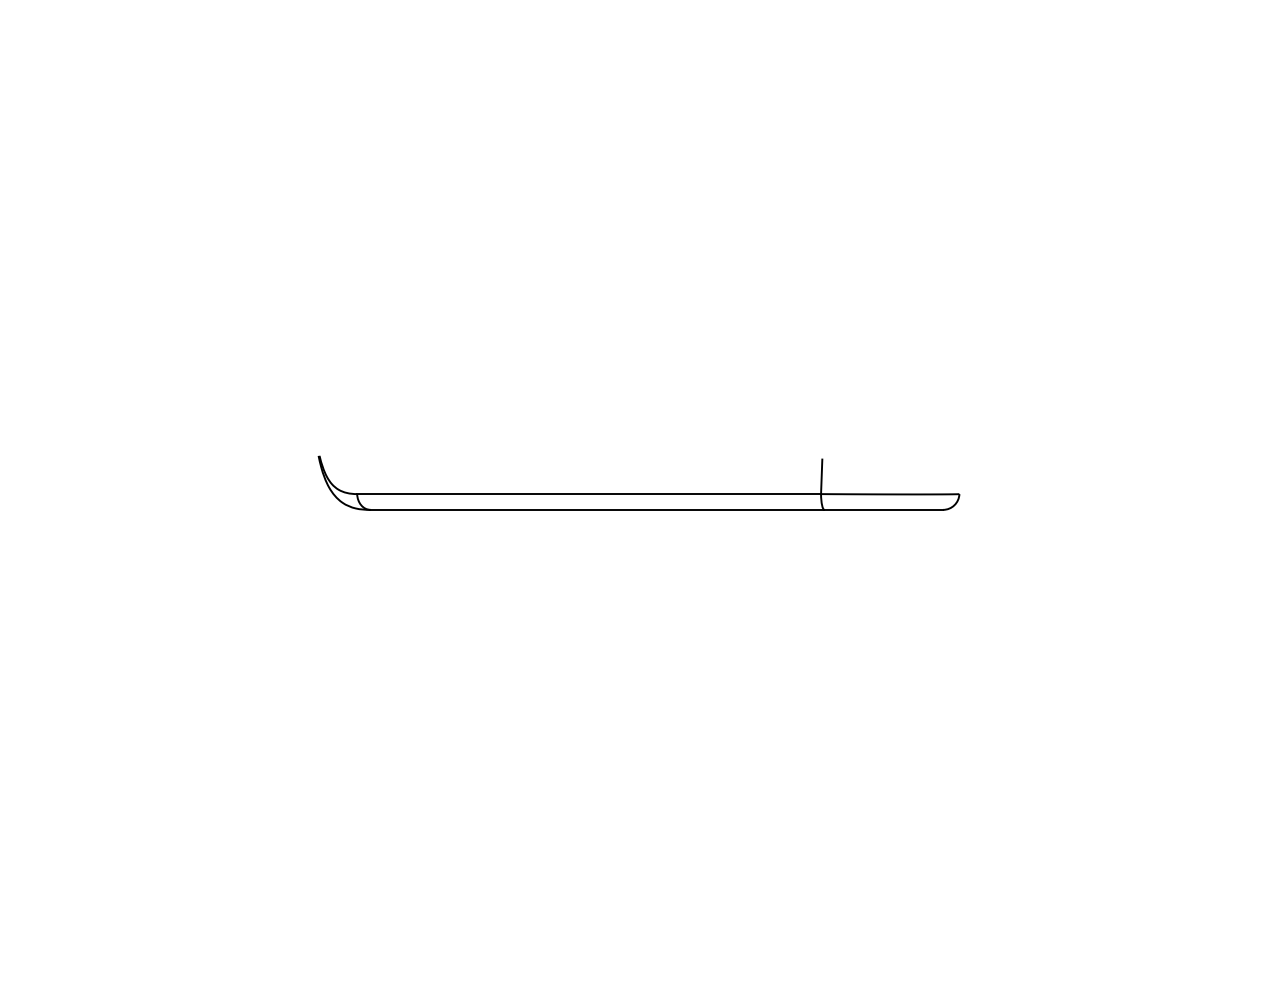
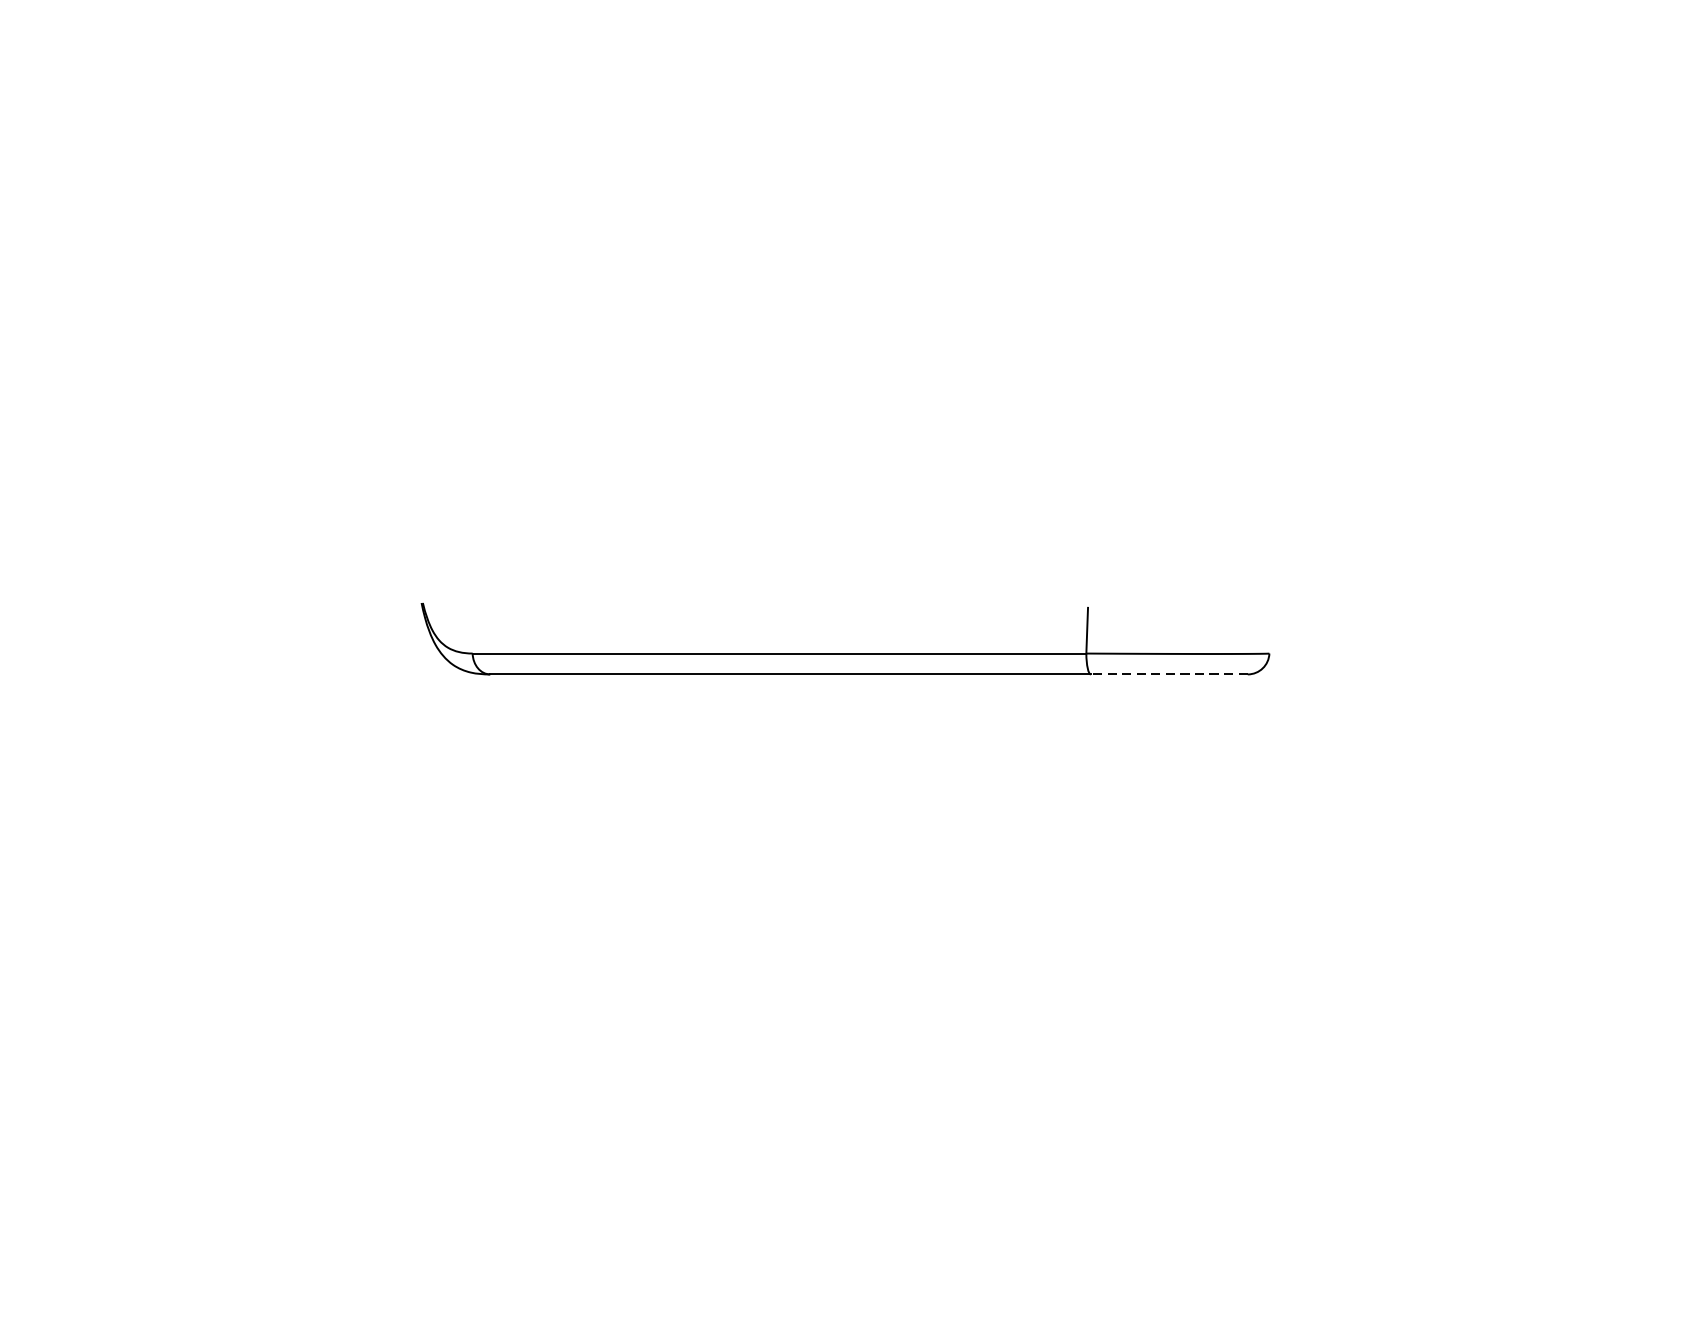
line: (883, 509) -> (1168, 673), solid -> dashed

